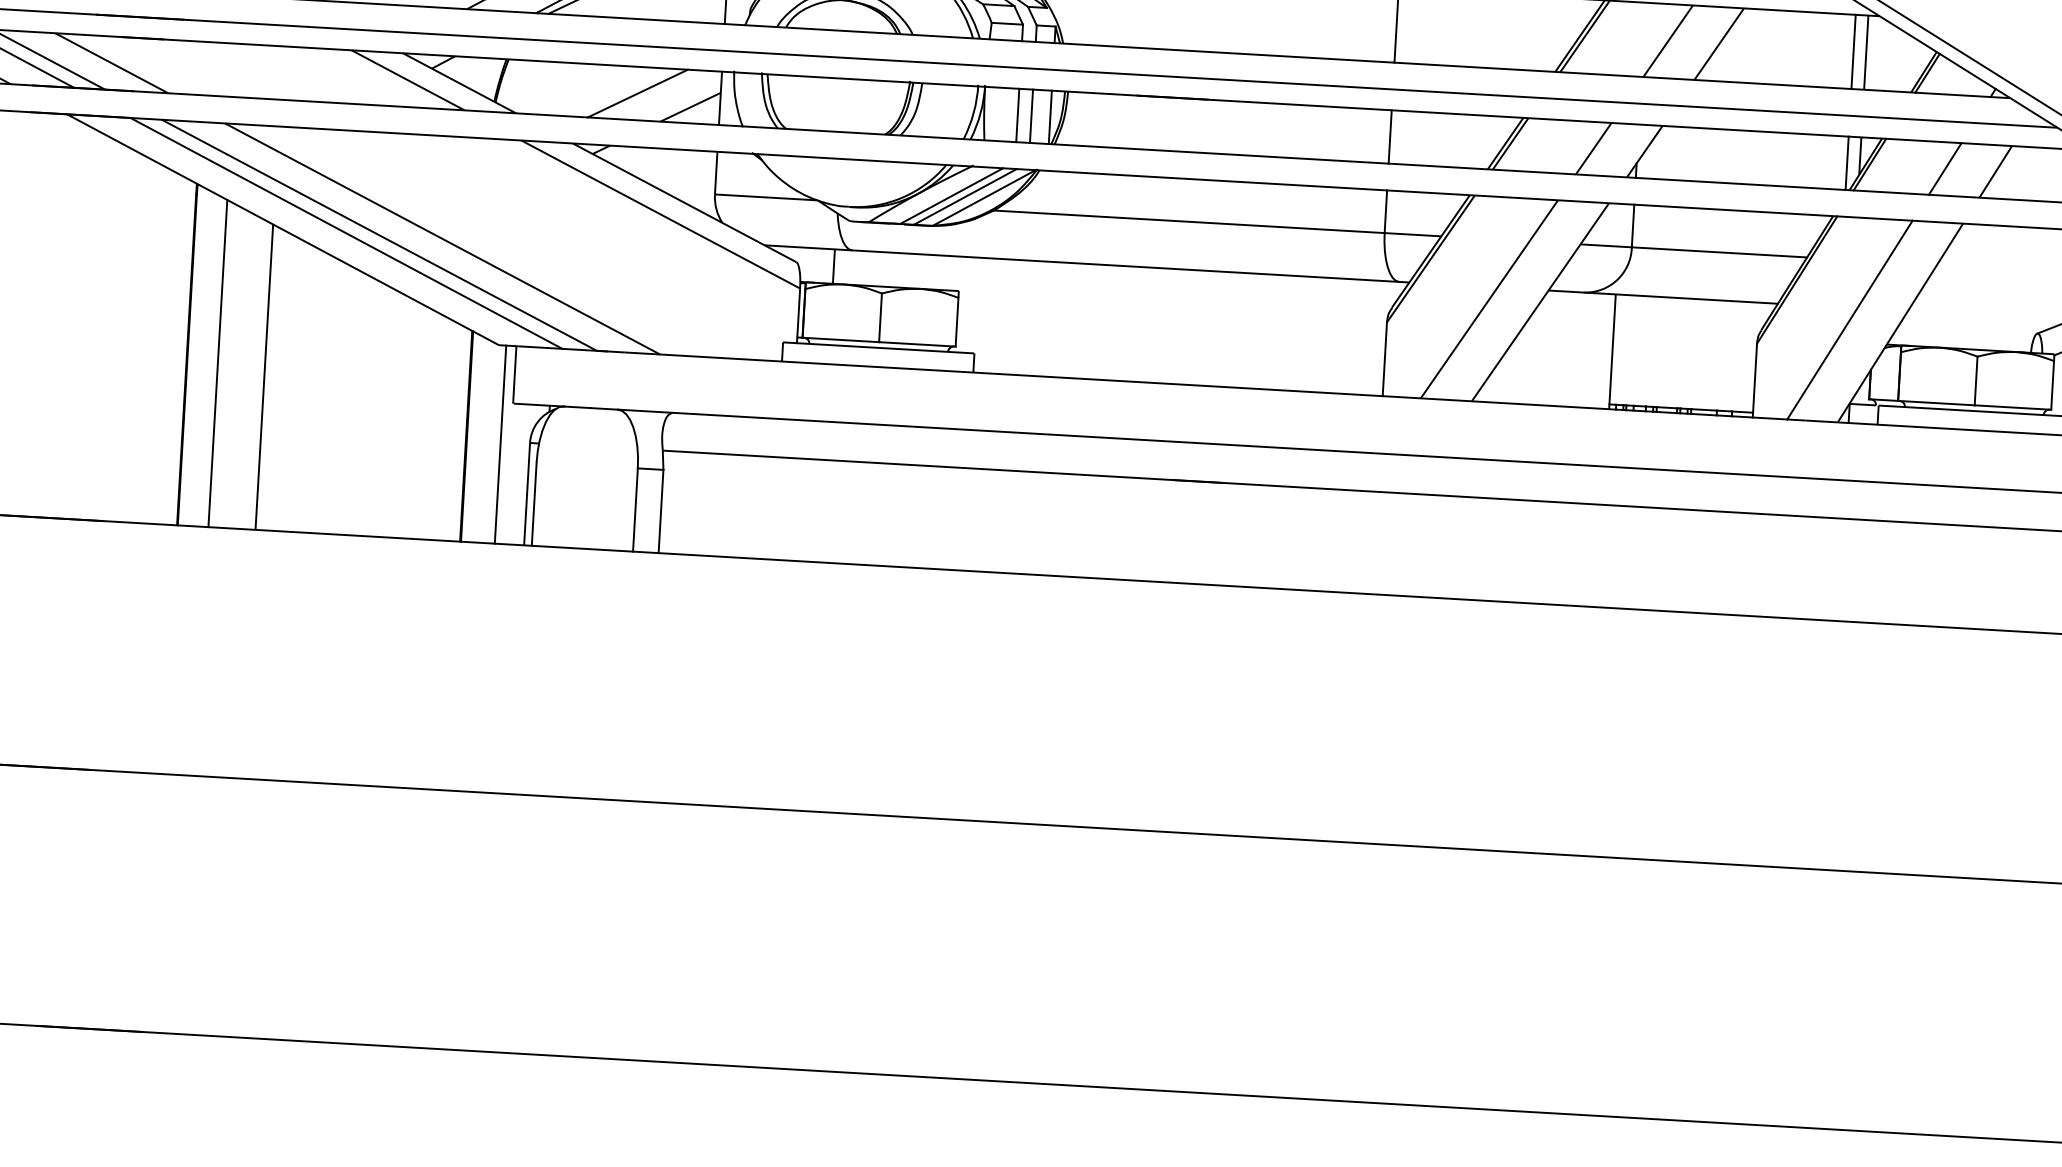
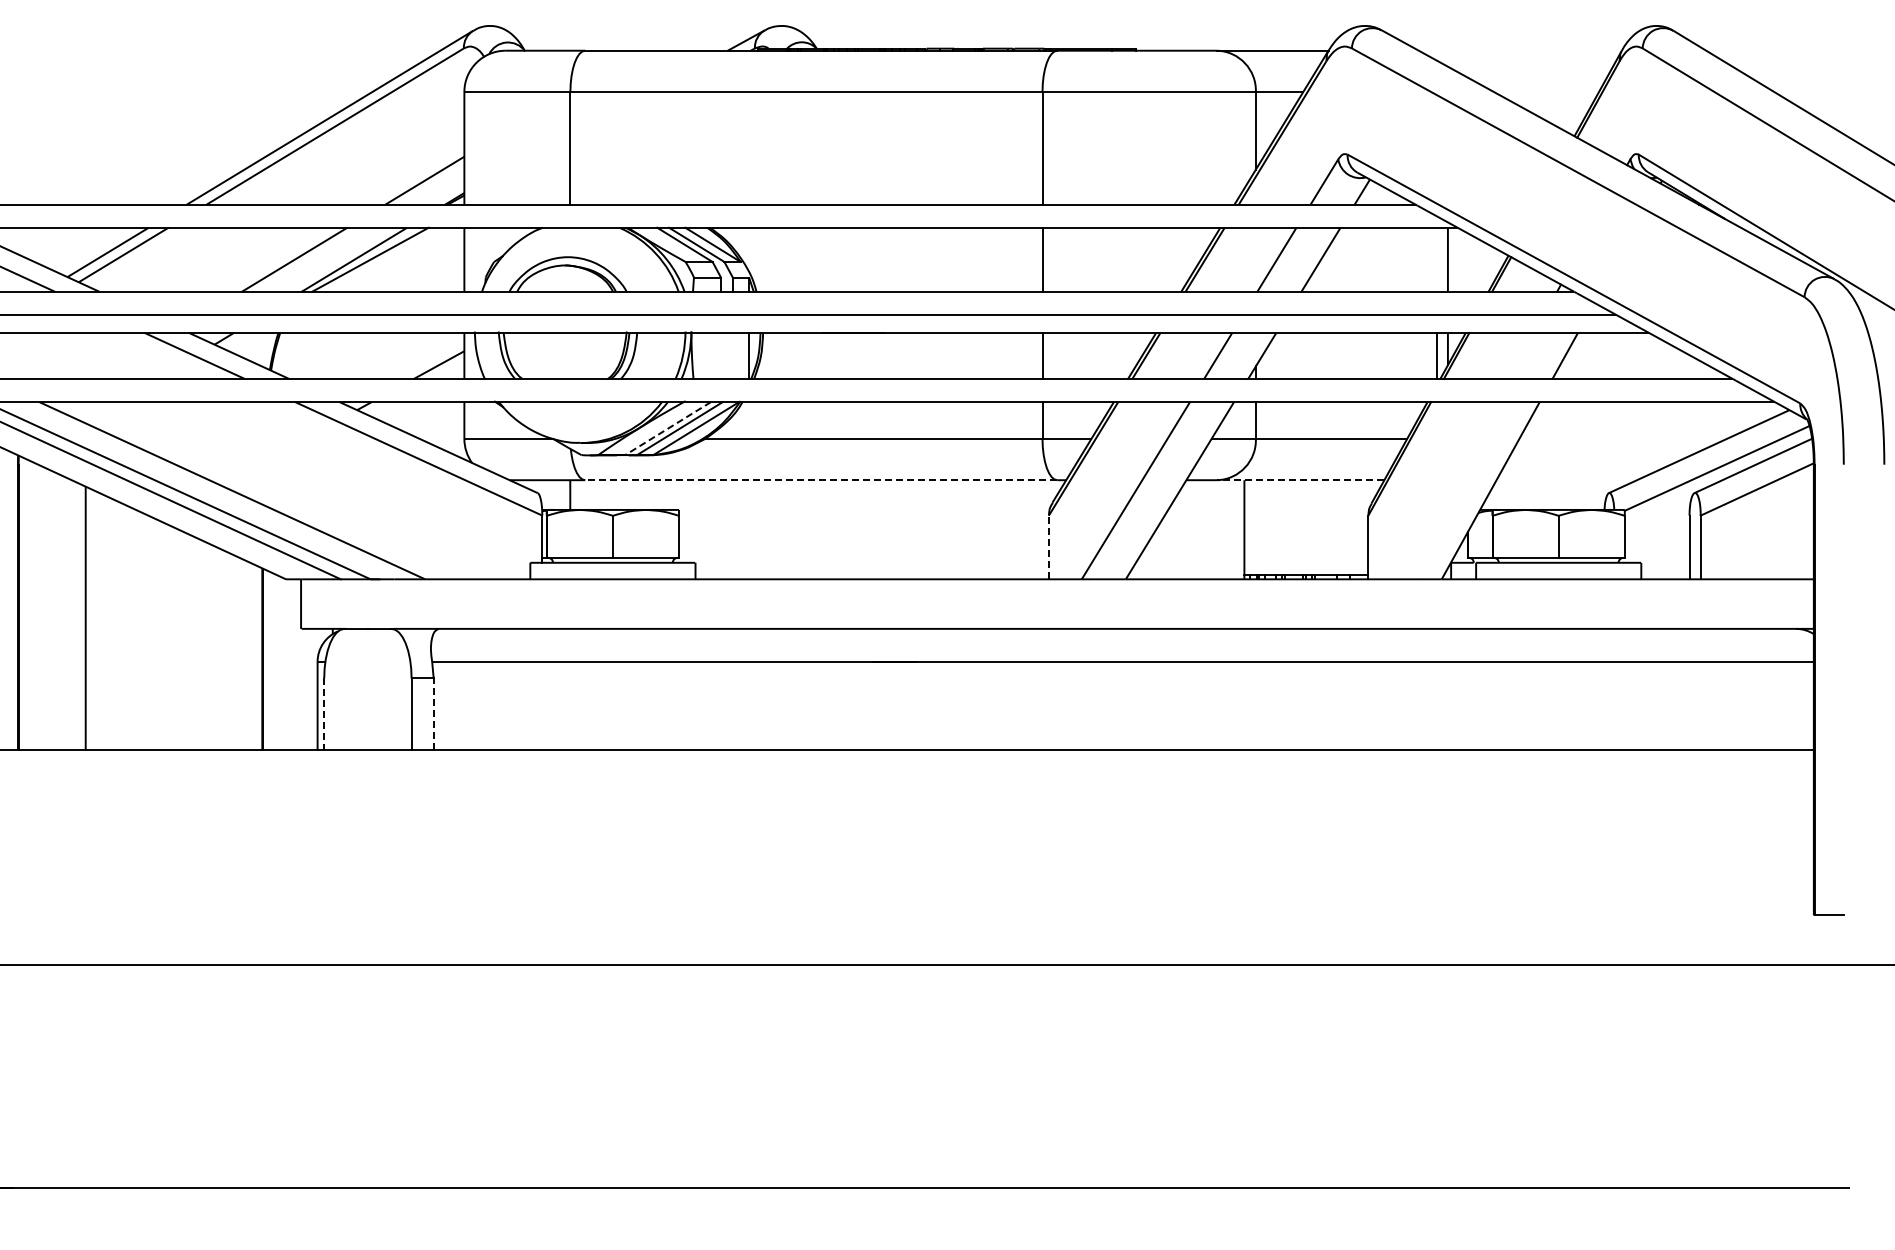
line: (1853, 51) -> (1436, 259), removed
line: (637, 93) -> (392, 355), removed
line: (1017, 114) -> (720, 355), removed
line: (1031, 115) -> (732, 355), removed
line: (1945, 168) -> (1521, 355), removed
line: (950, 195) -> (667, 428), solid -> dashed
line: (1124, 266) -> (820, 480), solid -> dashed
line: (1680, 298) -> (1300, 480), solid -> dashed
line: (1850, 319) -> (1447, 490), removed
line: (1384, 359) -> (1048, 547), solid -> dashed
line: (218, 362) -> (45, 608), removed
line: (500, 444) -> (292, 664), removed
line: (534, 504) -> (324, 714), solid -> dashed
line: (660, 511) -> (433, 714), solid -> dashed

